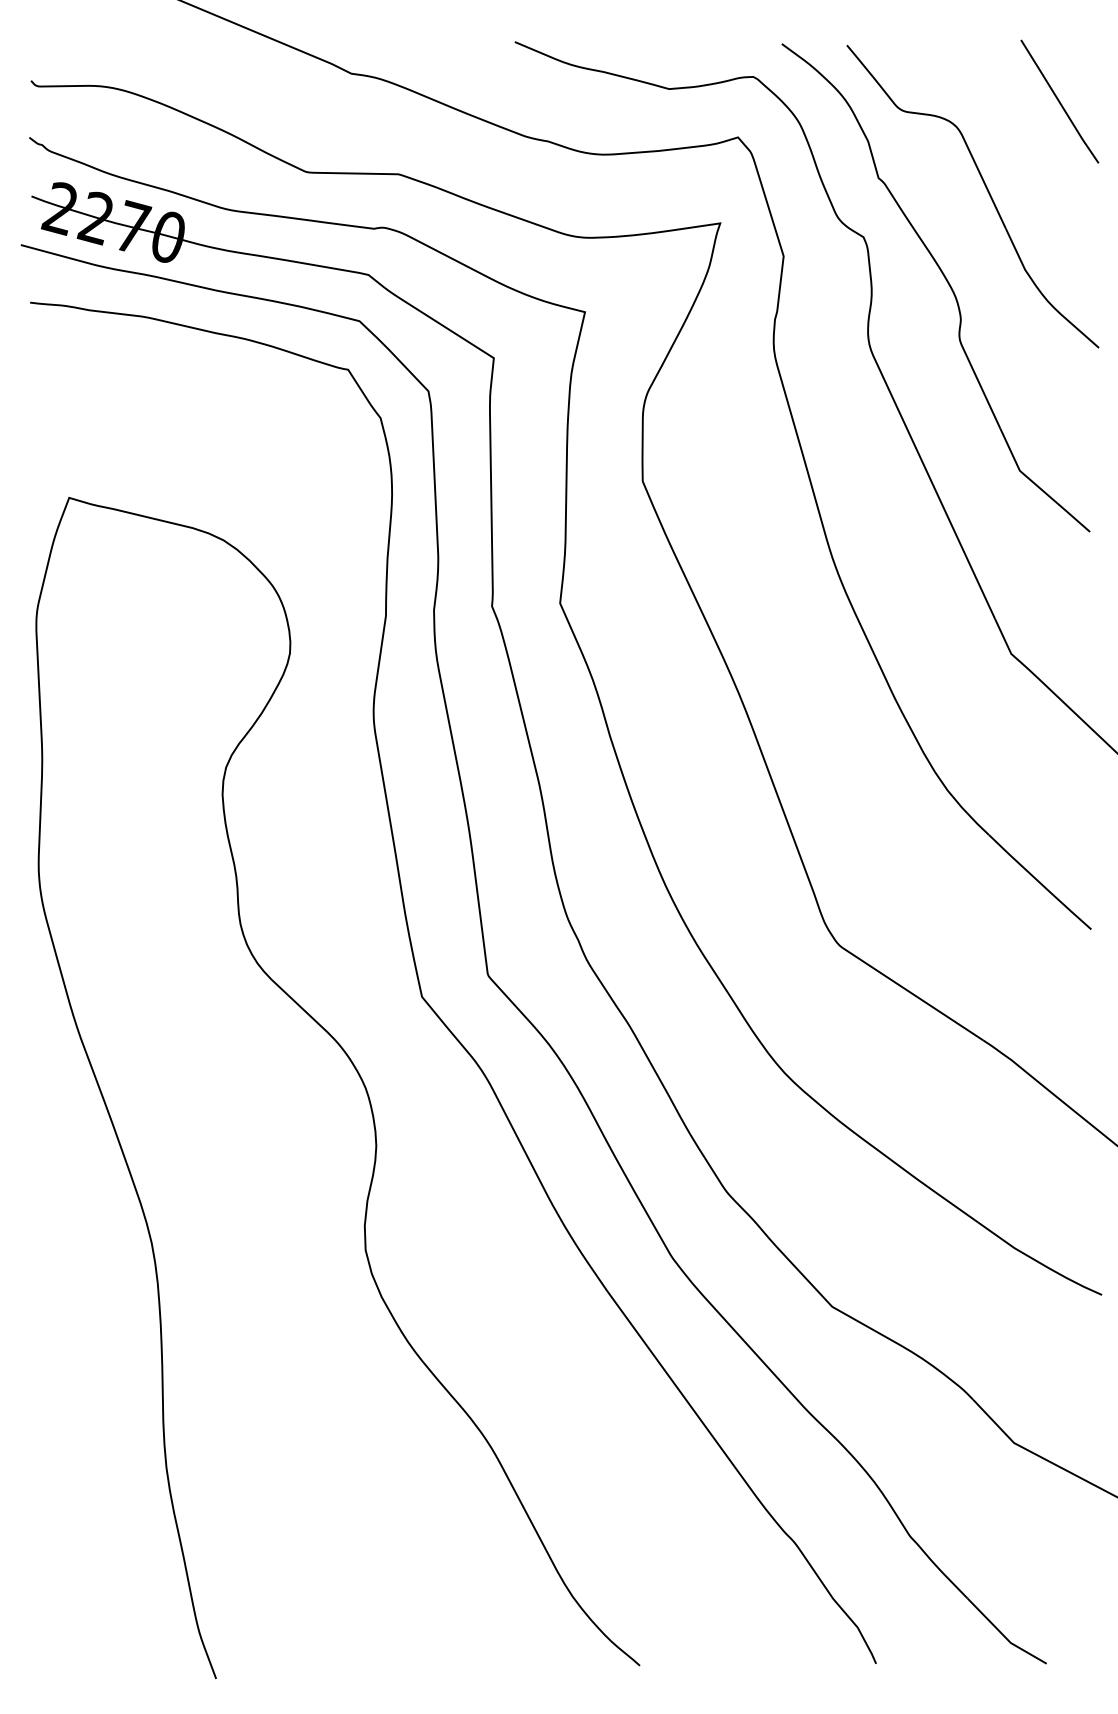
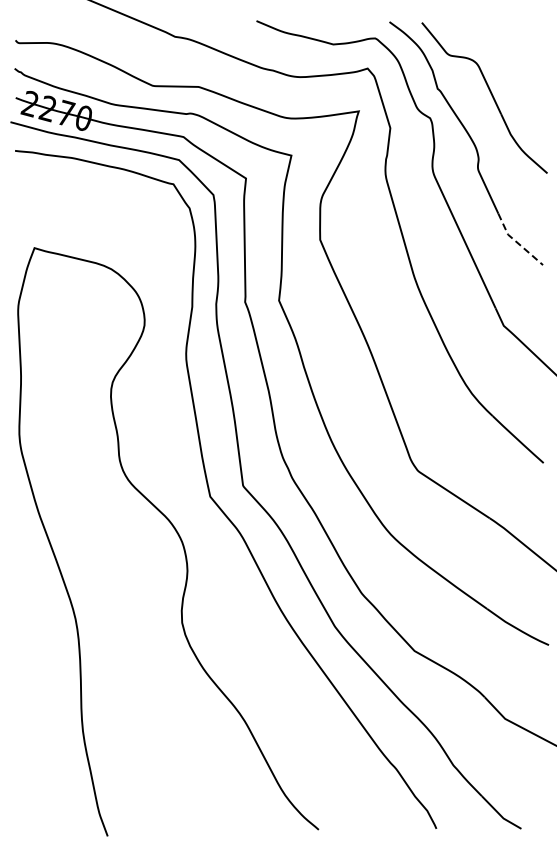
line: (1058, 101) -> (527, 50), removed
line: (1038, 486) -> (517, 242), solid -> dashed

